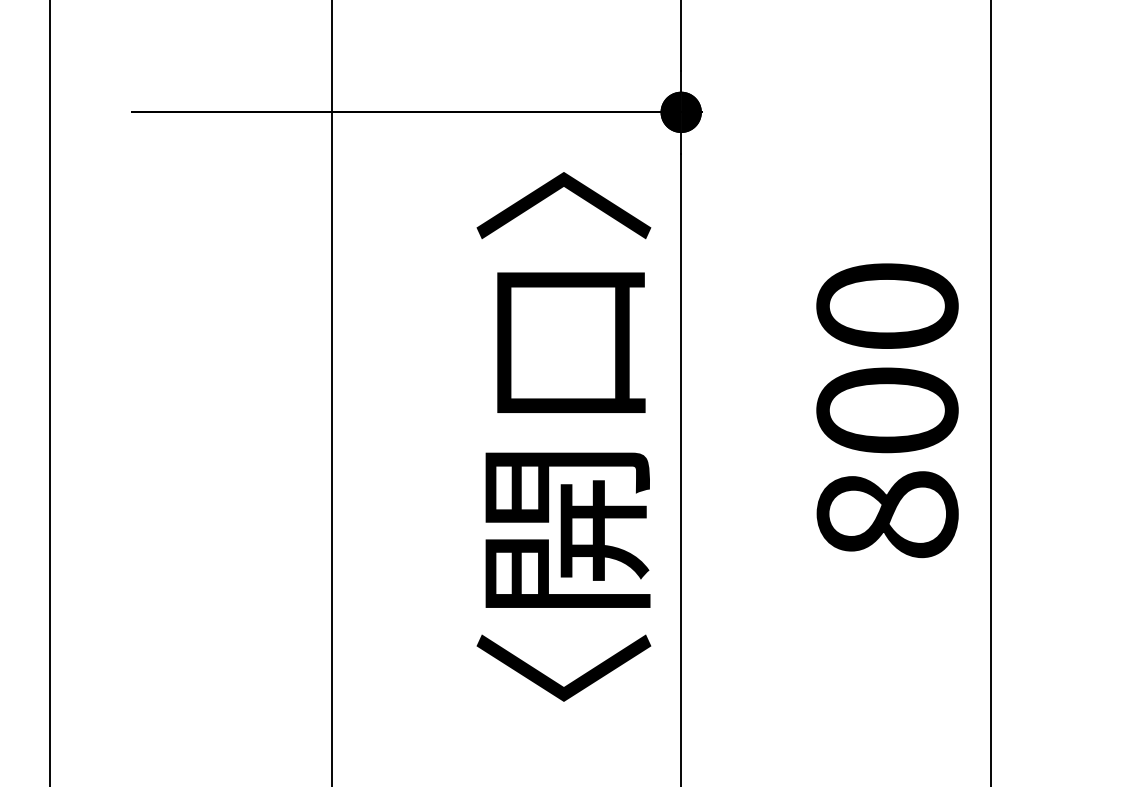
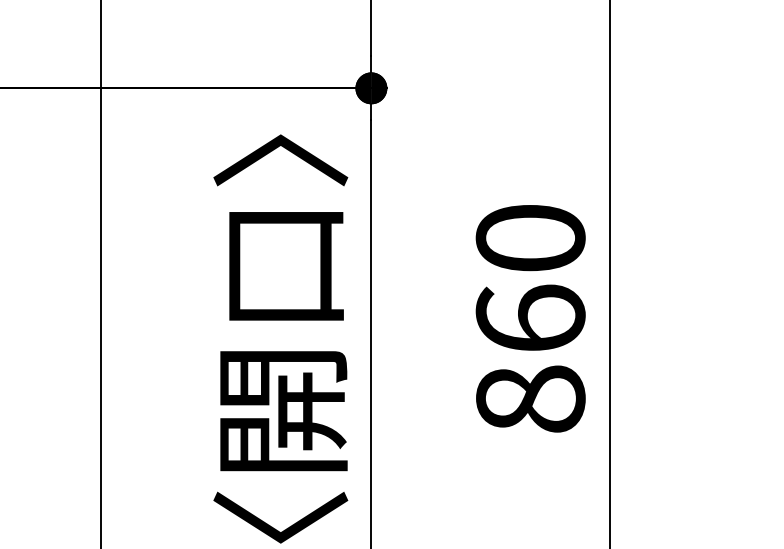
text: (887, 409) -> (530, 317), 800 -> 860

